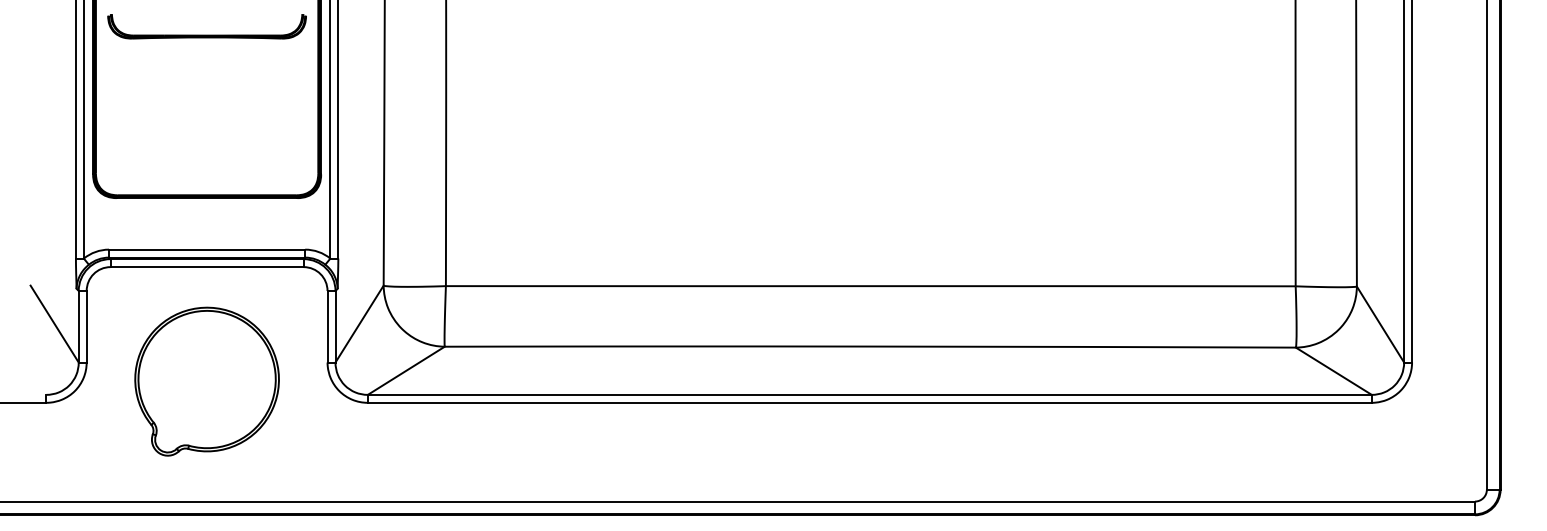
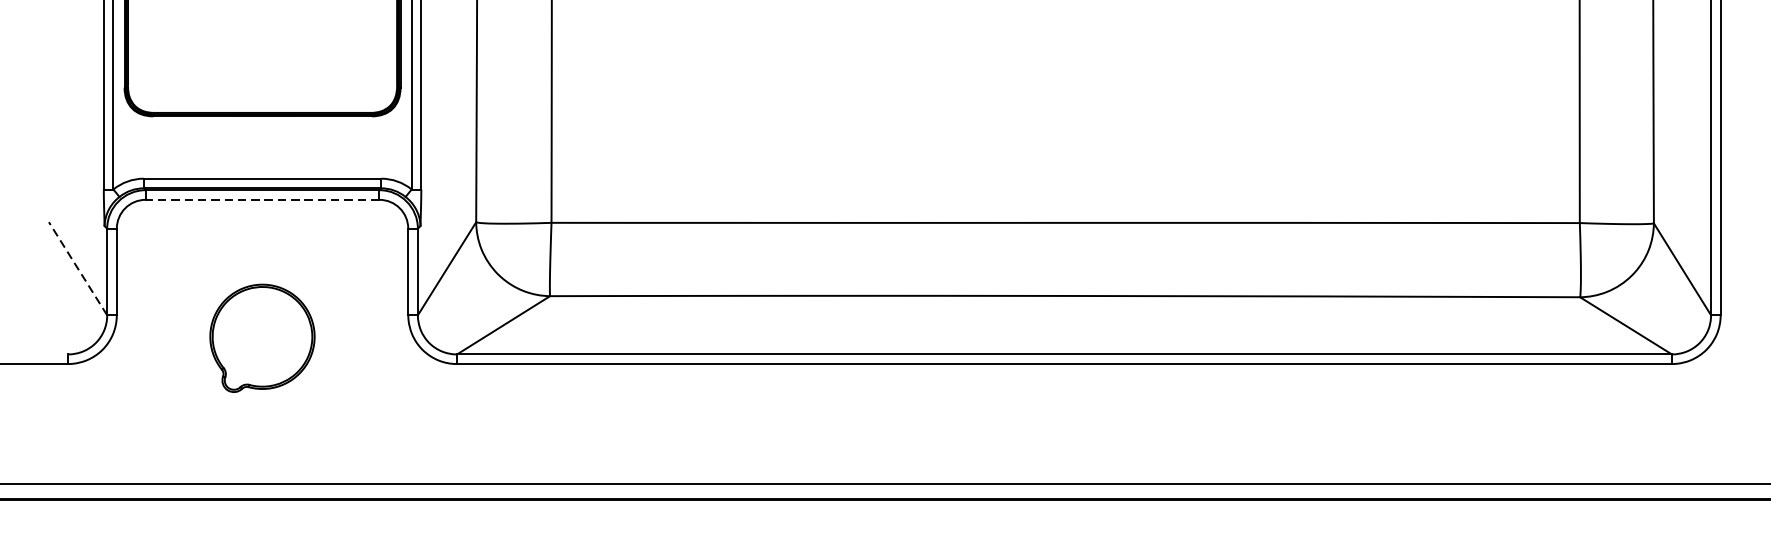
line: (207, 267) -> (263, 200), solid -> dashed
line: (54, 323) -> (77, 268), solid -> dashed
part: (206, 381) -> (261, 338), size x0.6

